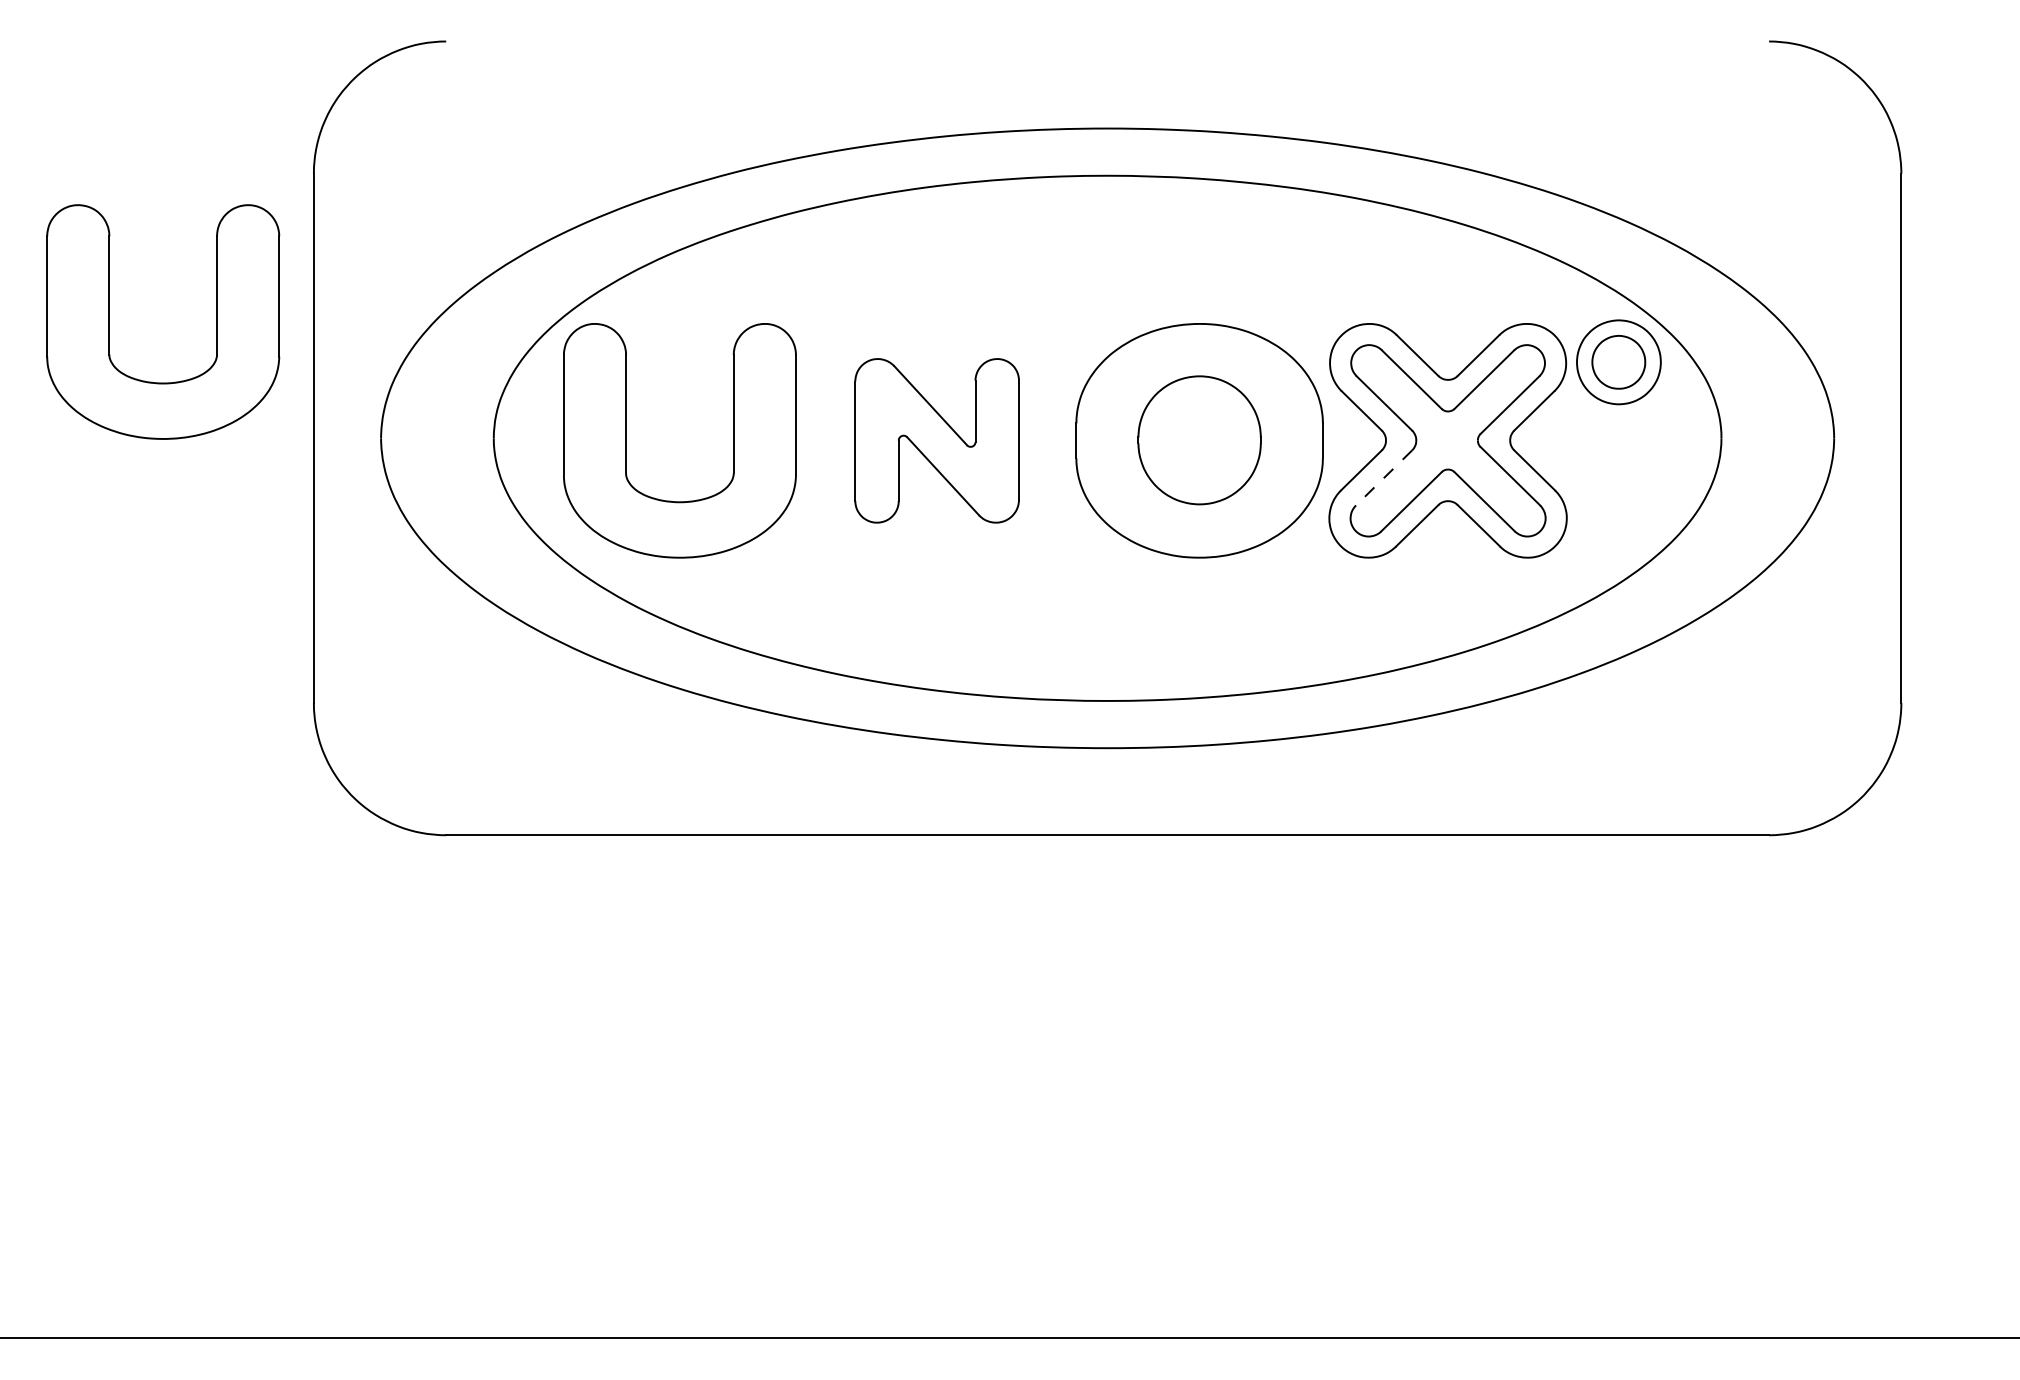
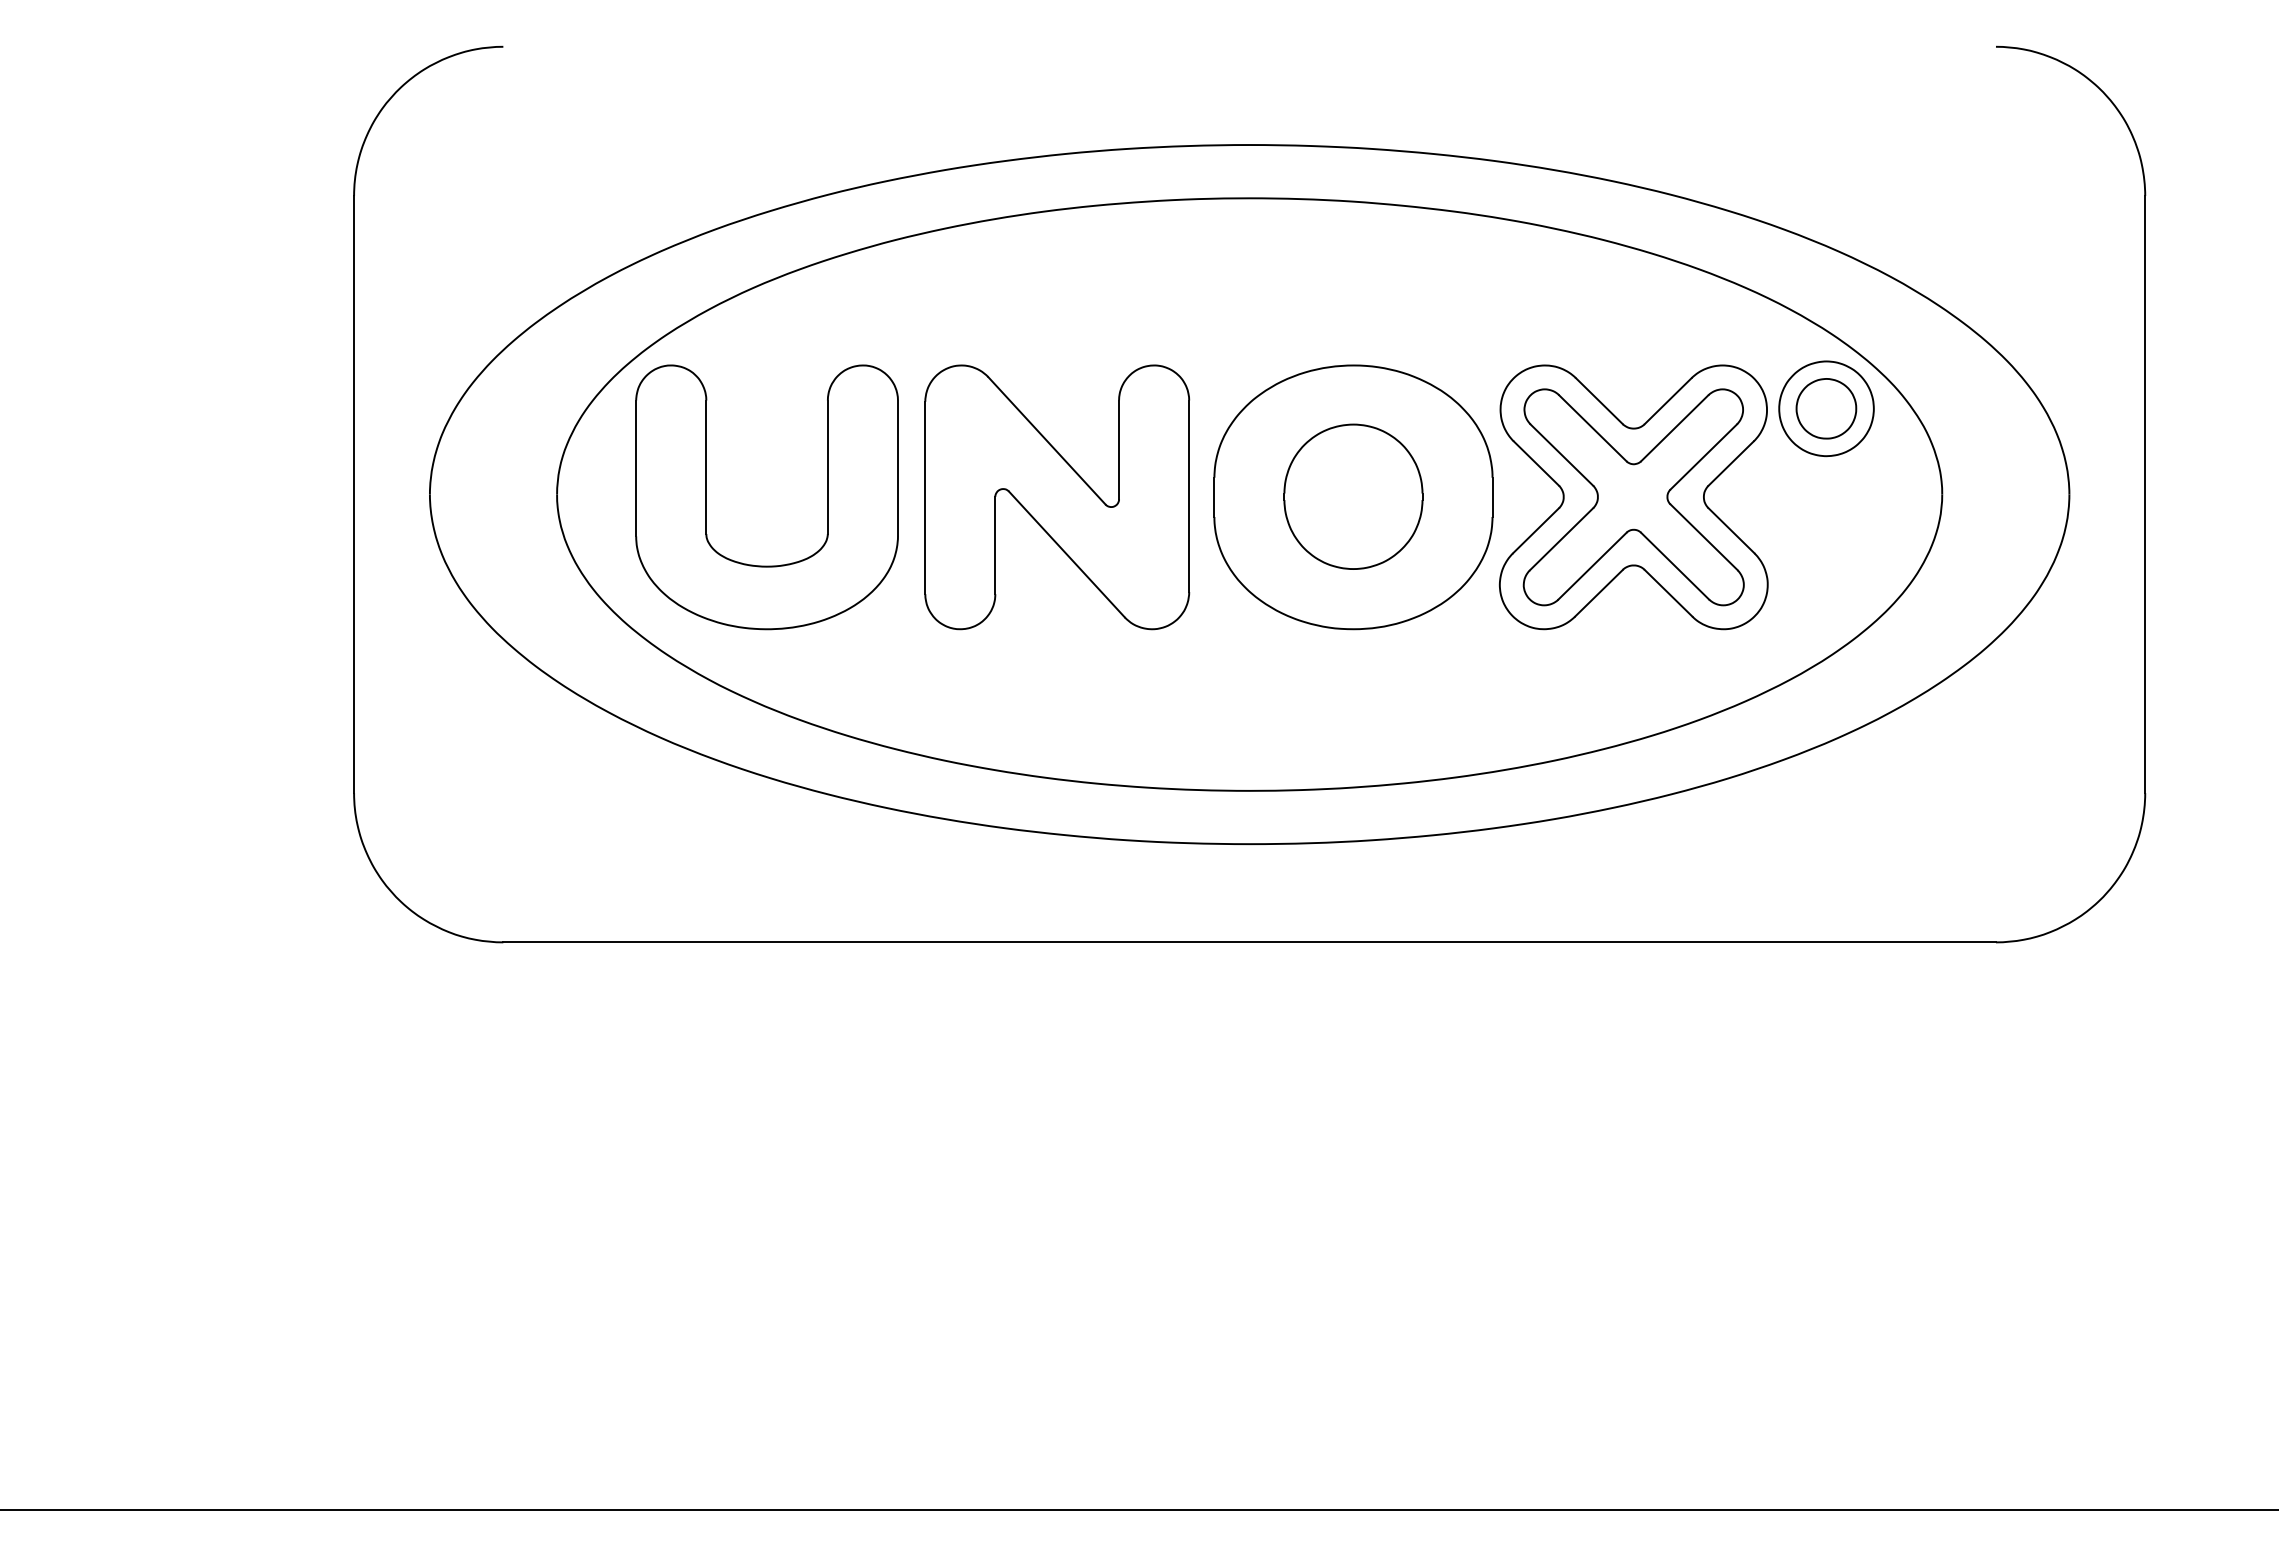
part: (109, 322) -> (123, 363), removed
part: (937, 440) -> (1057, 497), size x1.43
line: (1384, 478) -> (1561, 539), dashed -> solid

